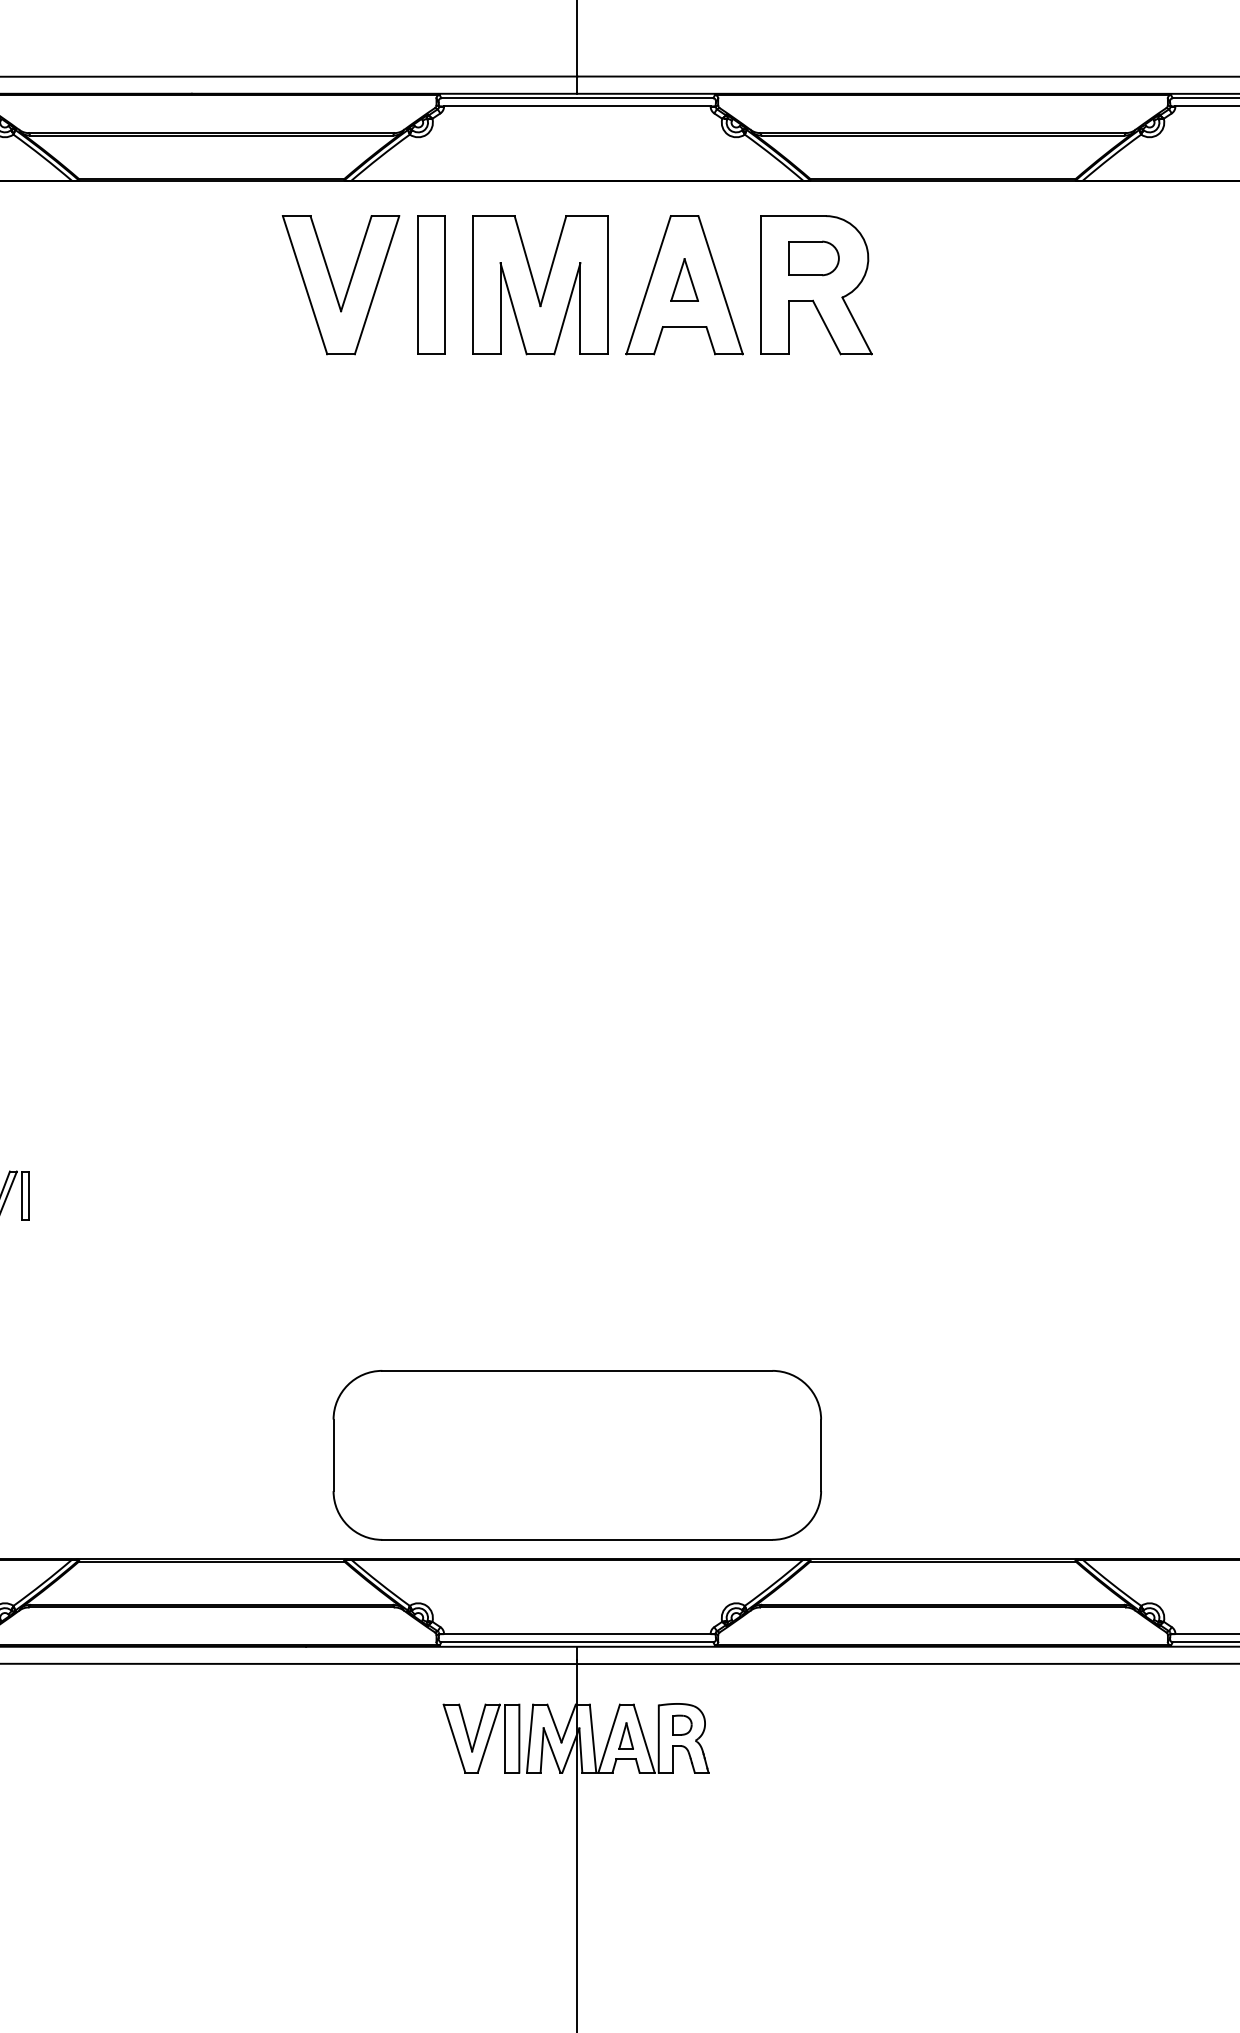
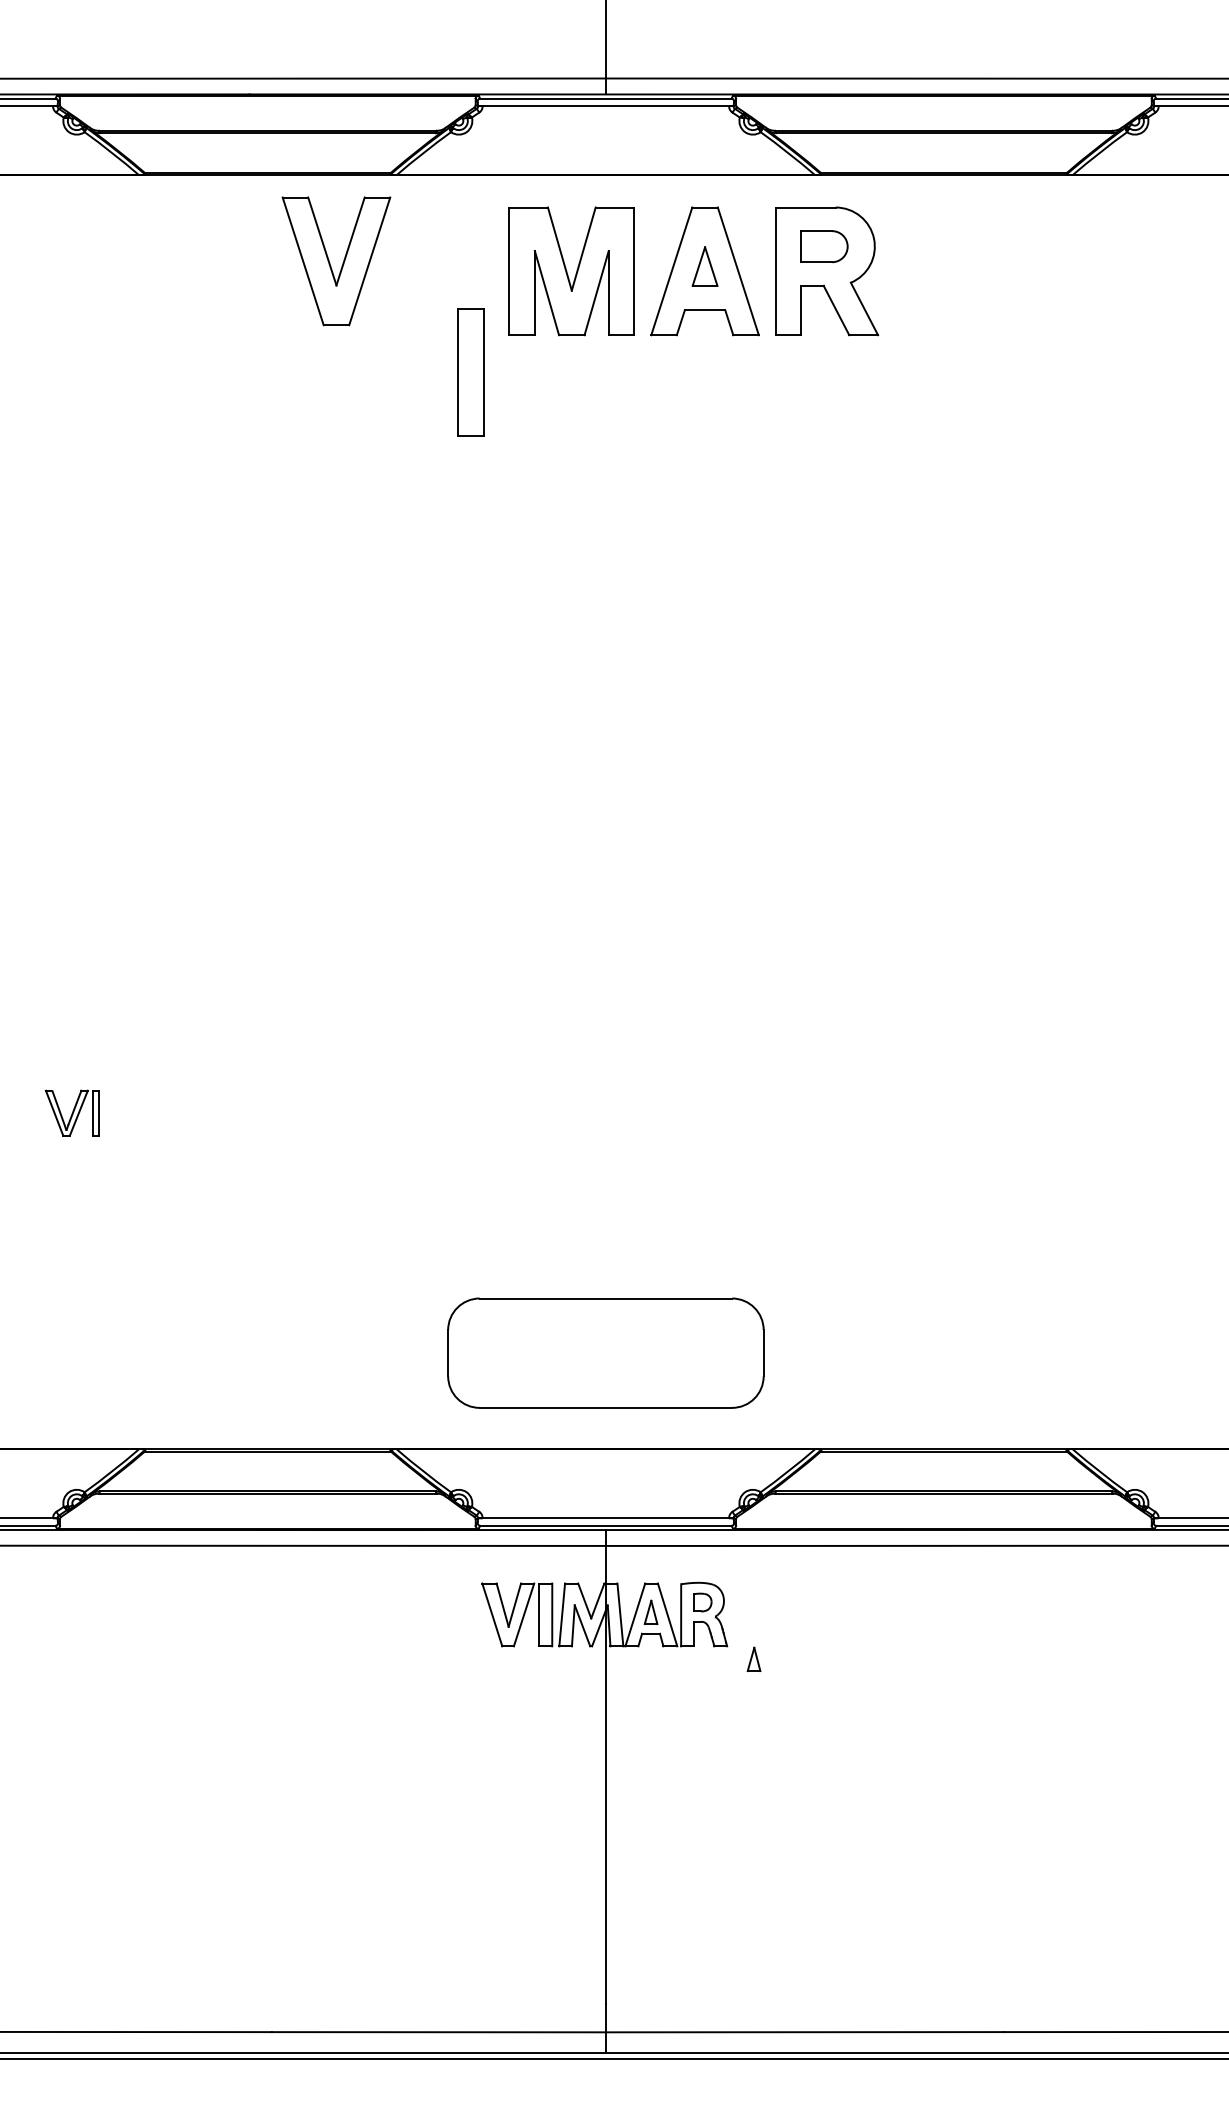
part: (430, 285) -> (470, 372), moved
part: (334, 286) -> (330, 262), moved
part: (576, 1455) -> (605, 1353), size x0.7
part: (737, 1785) -> (753, 1658), added

